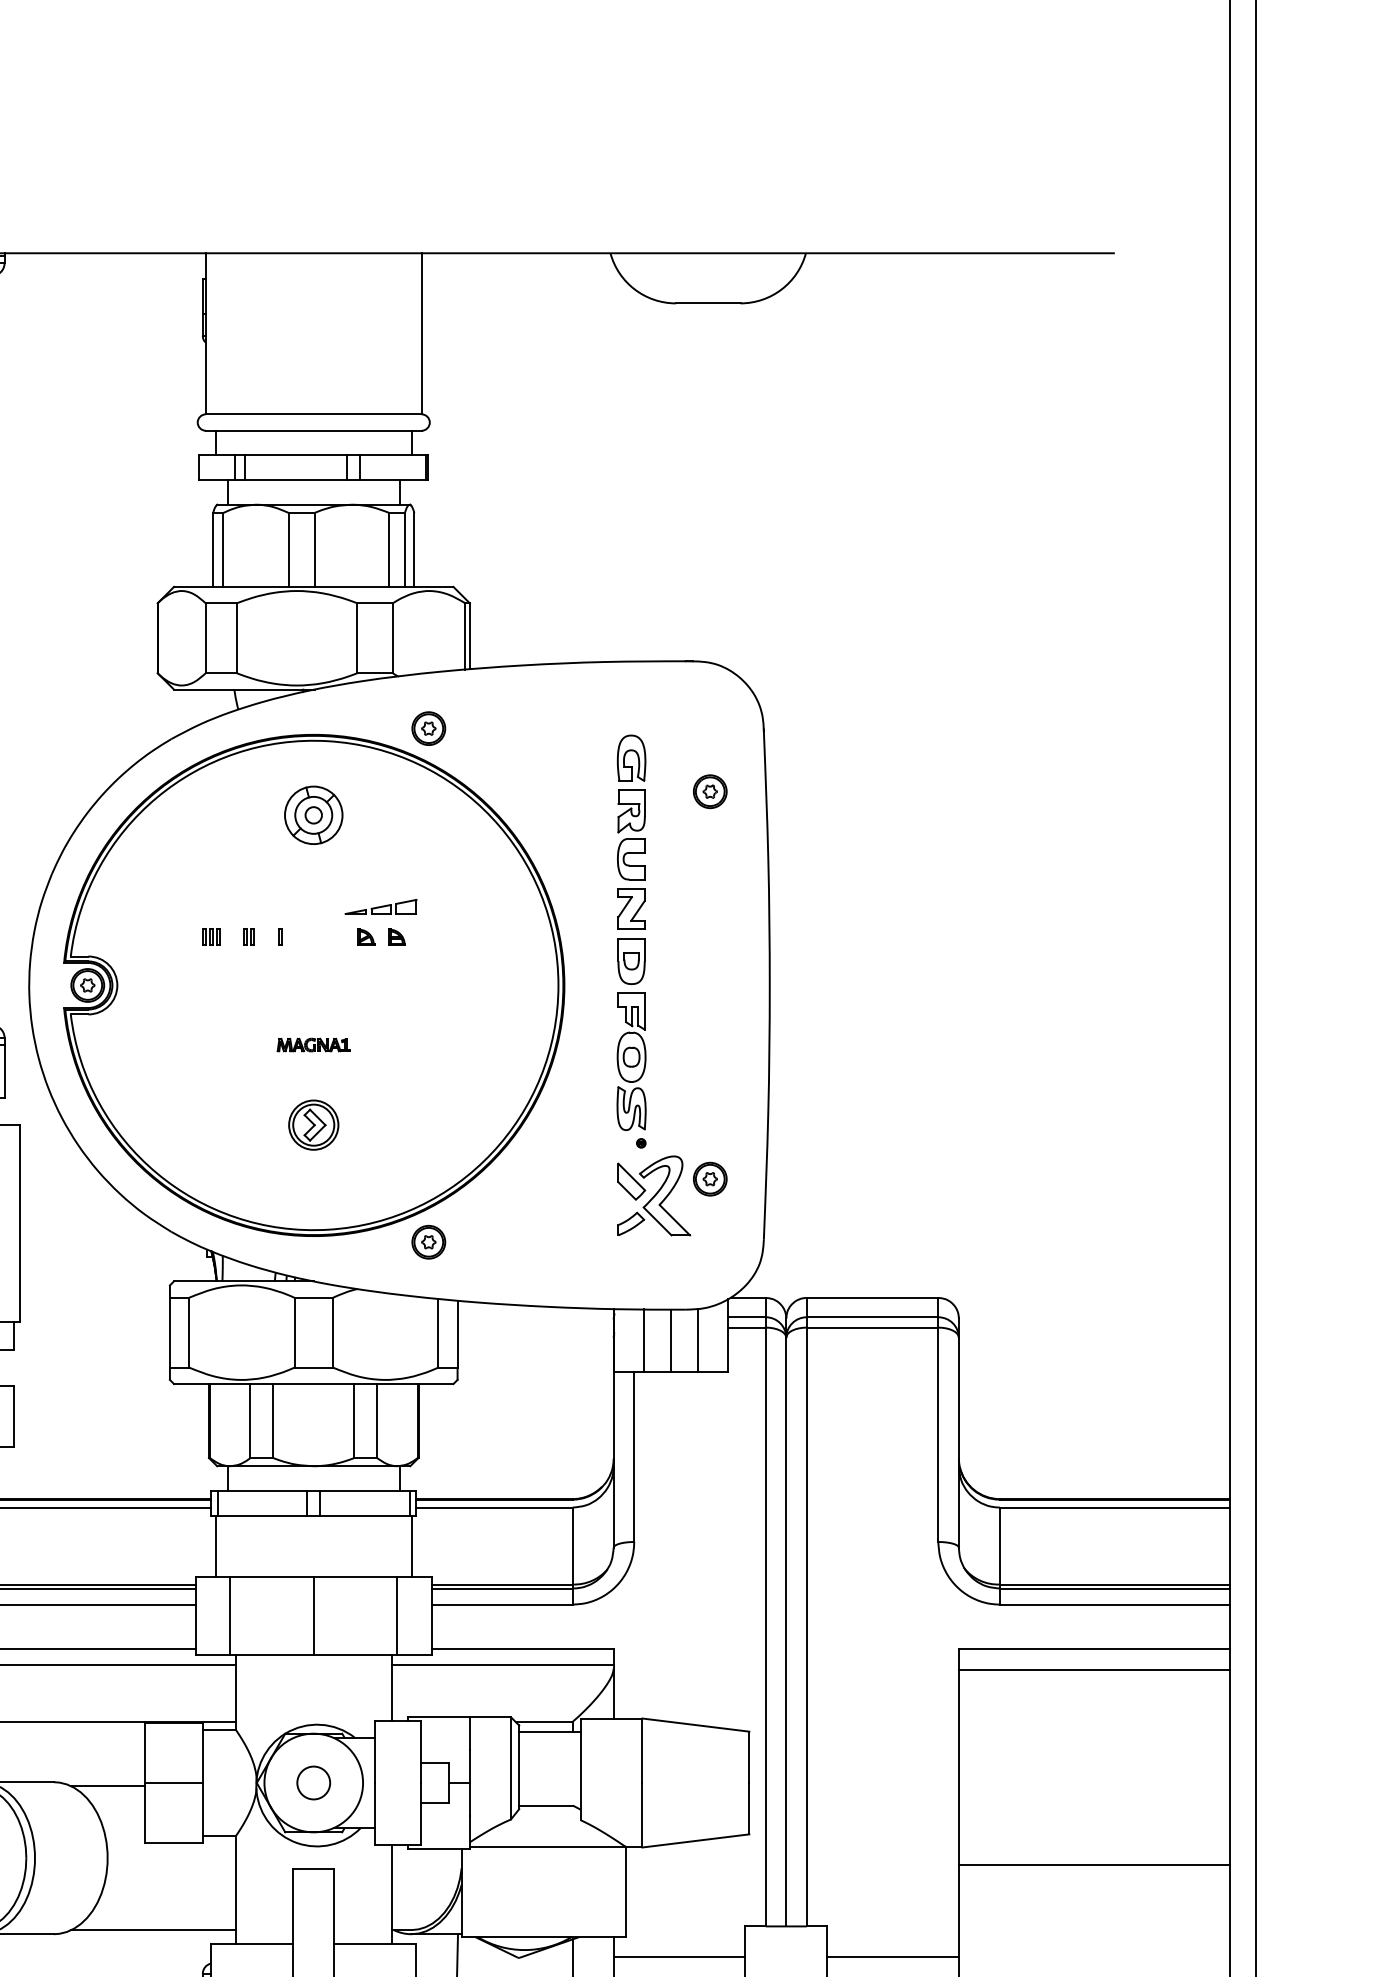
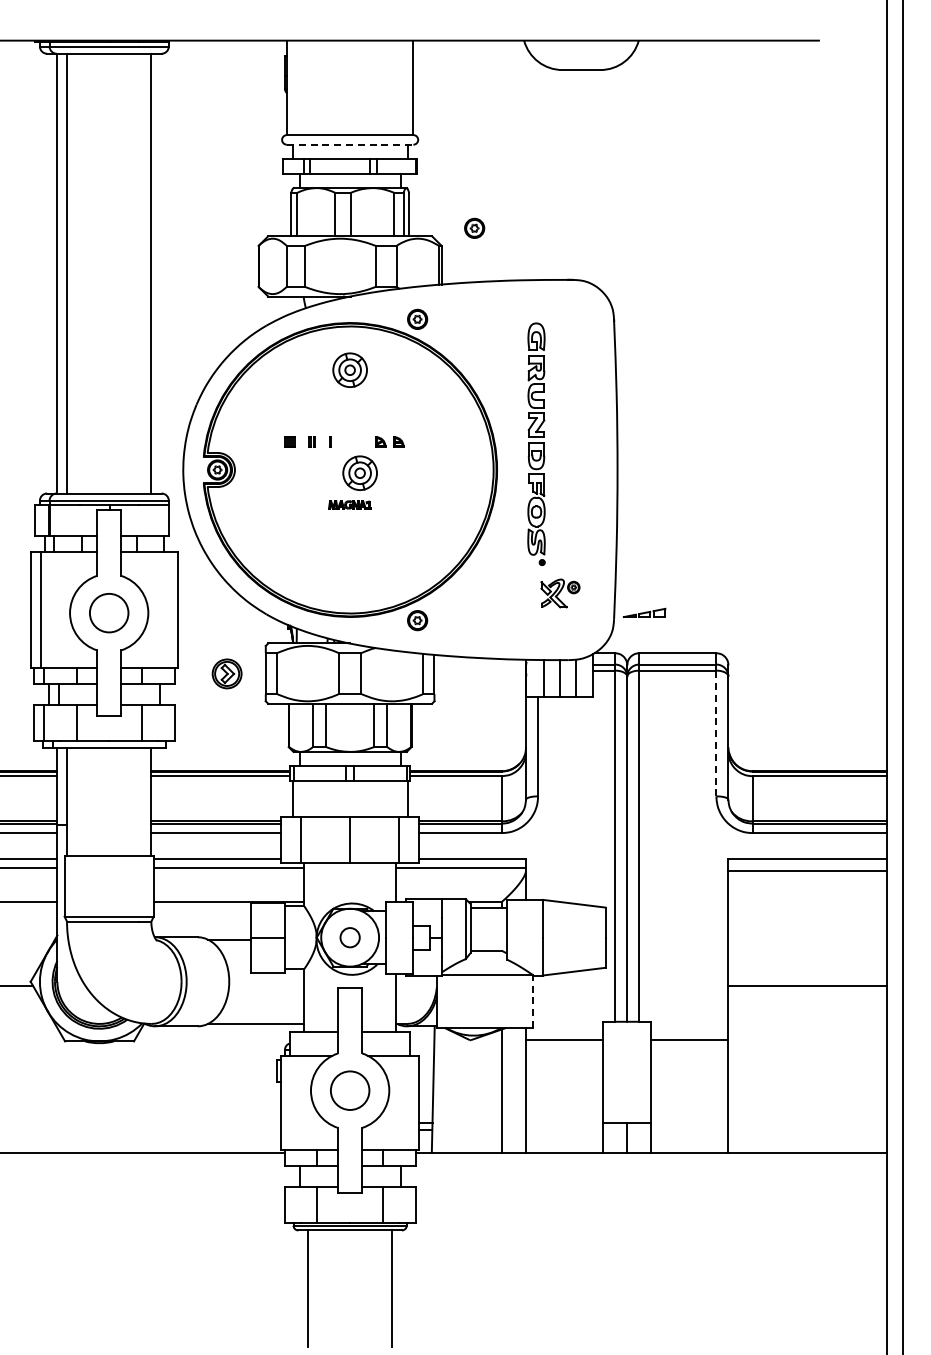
line: (314, 430) -> (350, 144), solid -> dashed
part: (709, 790) -> (474, 227), moved
part: (380, 906) -> (644, 612), moved
part: (329, 989) -> (359, 472), added
part: (312, 1124) -> (226, 673), moved
part: (672, 1196) -> (560, 593), size x0.6
line: (938, 1434) -> (716, 733), solid -> dashed
line: (626, 1891) -> (533, 1001), solid -> dashed

